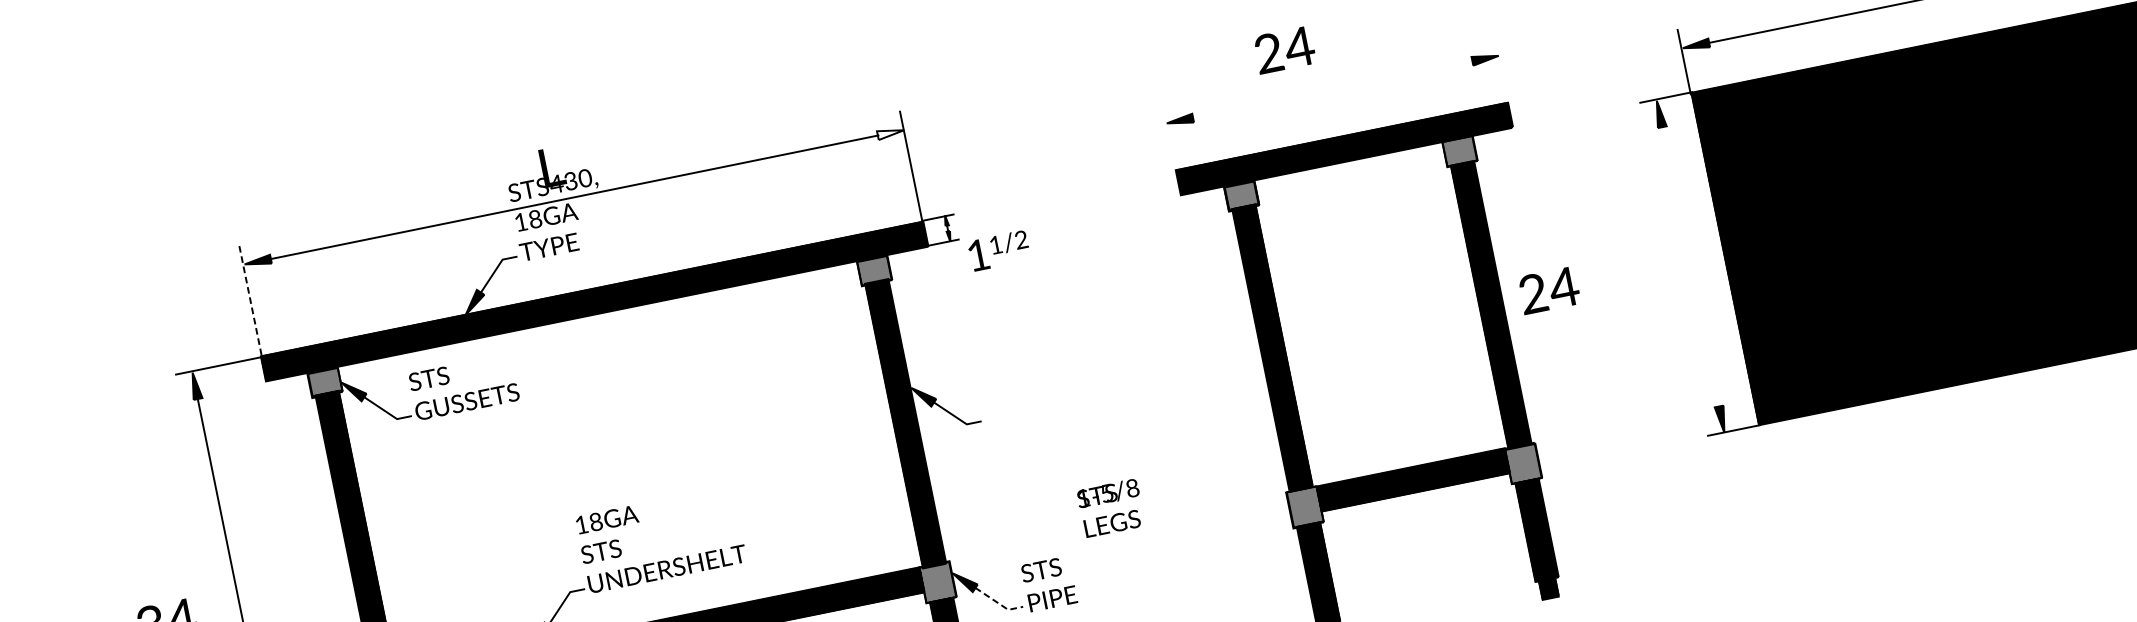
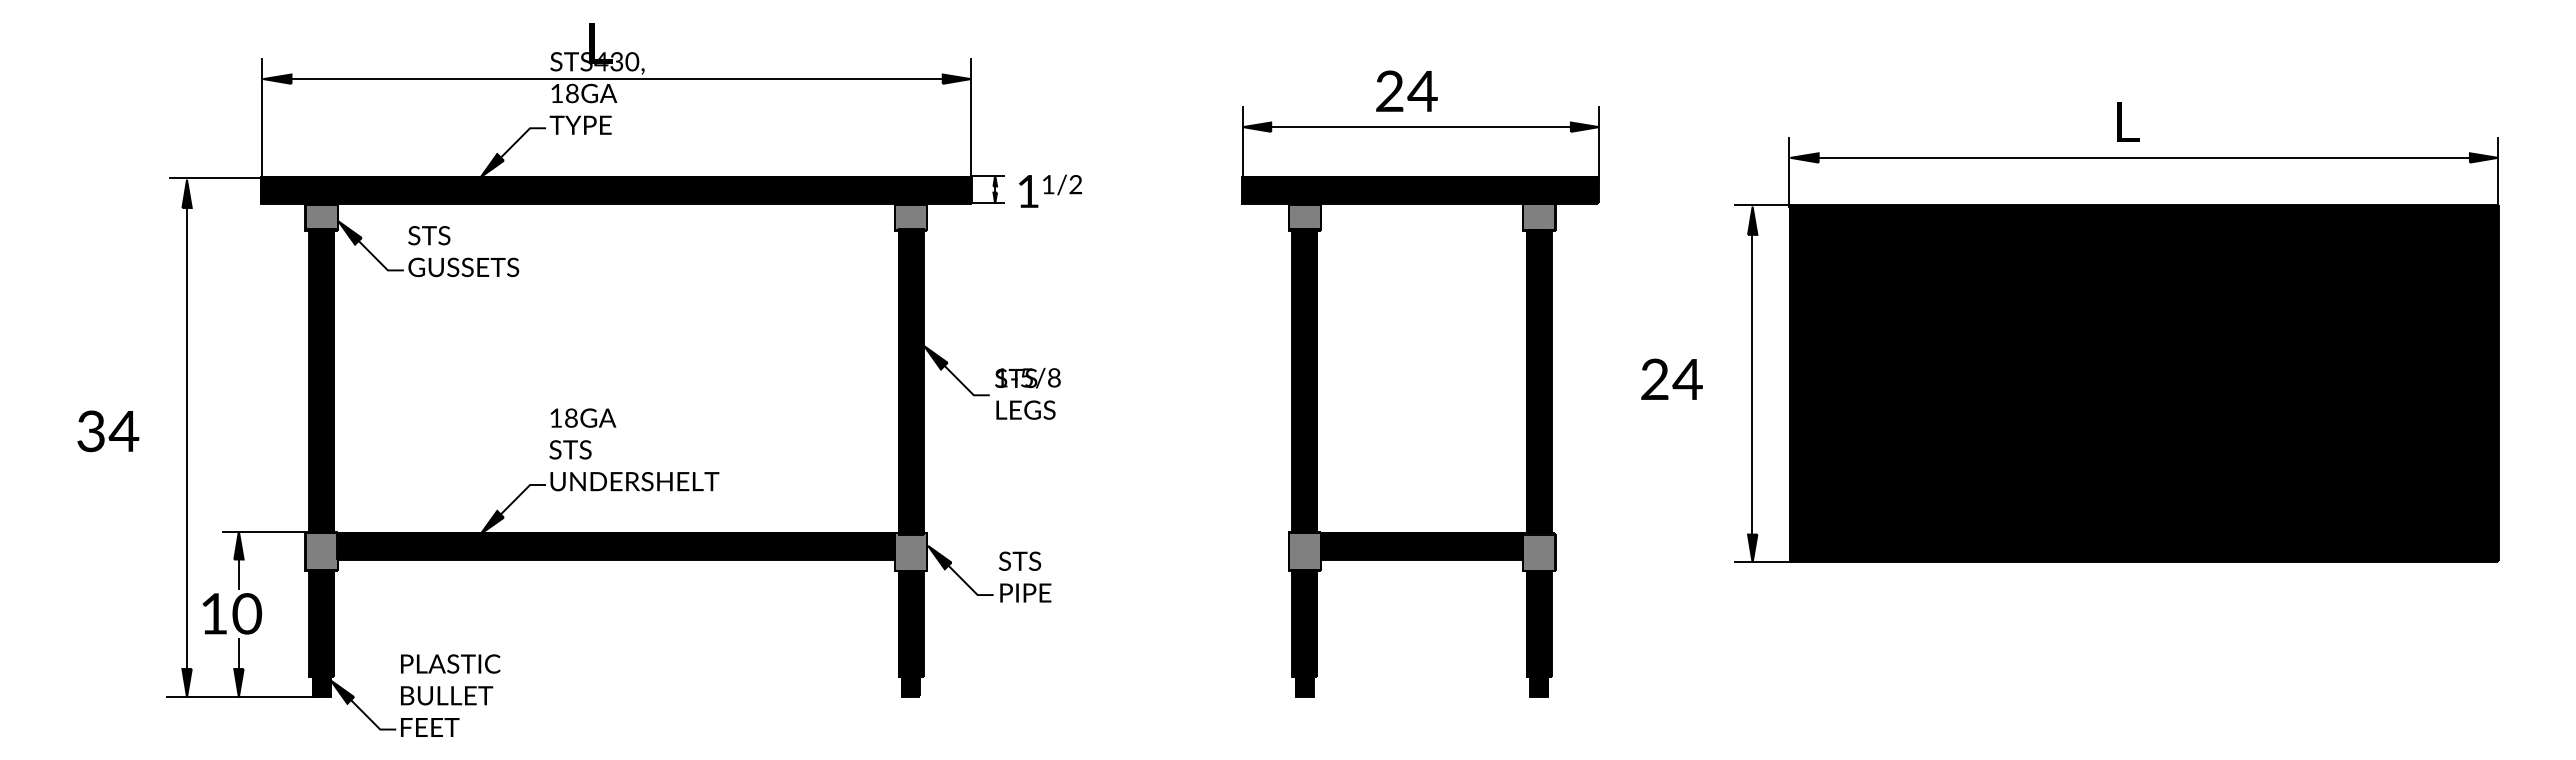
text: (1284, 49) -> (1406, 90), moved
line: (1500, 69) -> (1598, 141), added
line: (1331, 90) -> (1419, 127), added
fill: (890, 132) -> (956, 78), added
line: (1170, 136) -> (1243, 141), added
text: (998, 250) -> (1050, 190), moved
line: (1691, 272) -> (1752, 390), added
text: (1548, 289) -> (1671, 378), moved
line: (250, 301) -> (261, 118), dashed -> solid
text: (1110, 507) -> (1027, 393), moved
line: (999, 603) -> (969, 586), dashed -> solid

